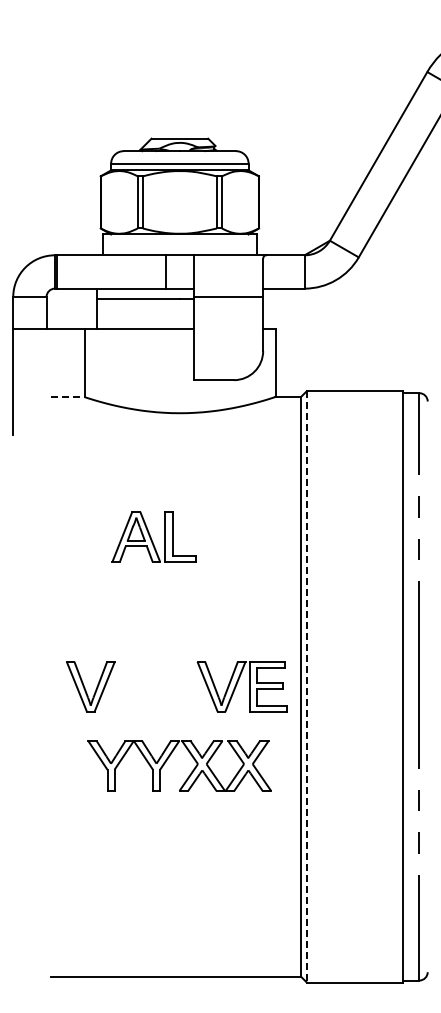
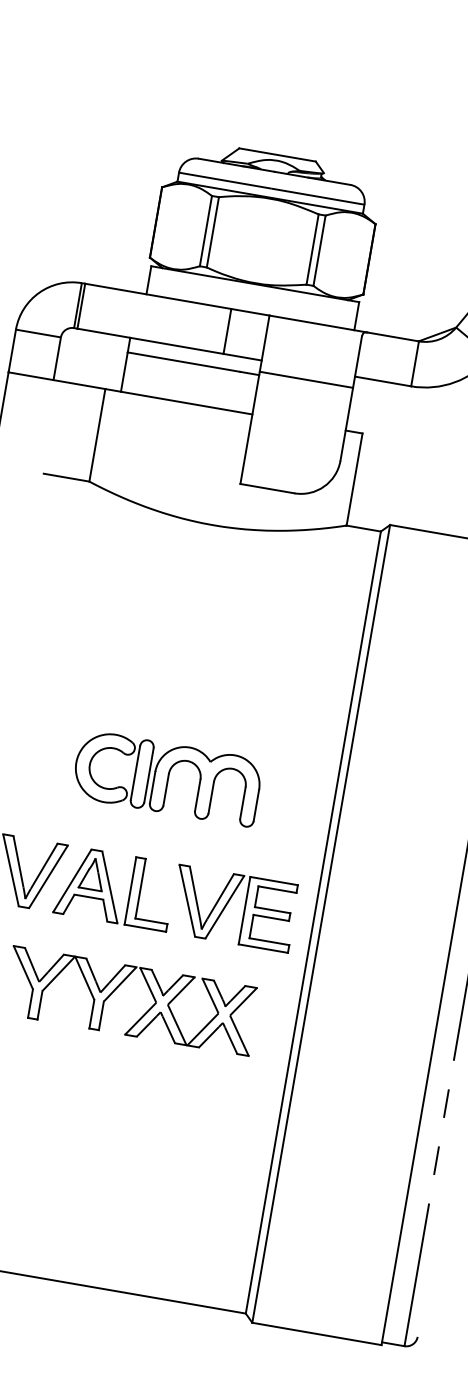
line: (68, 397) -> (67, 478), dashed -> solid
part: (153, 536) -> (114, 887), moved
part: (177, 601) -> (166, 778), added
line: (306, 686) -> (320, 923), dashed -> solid

